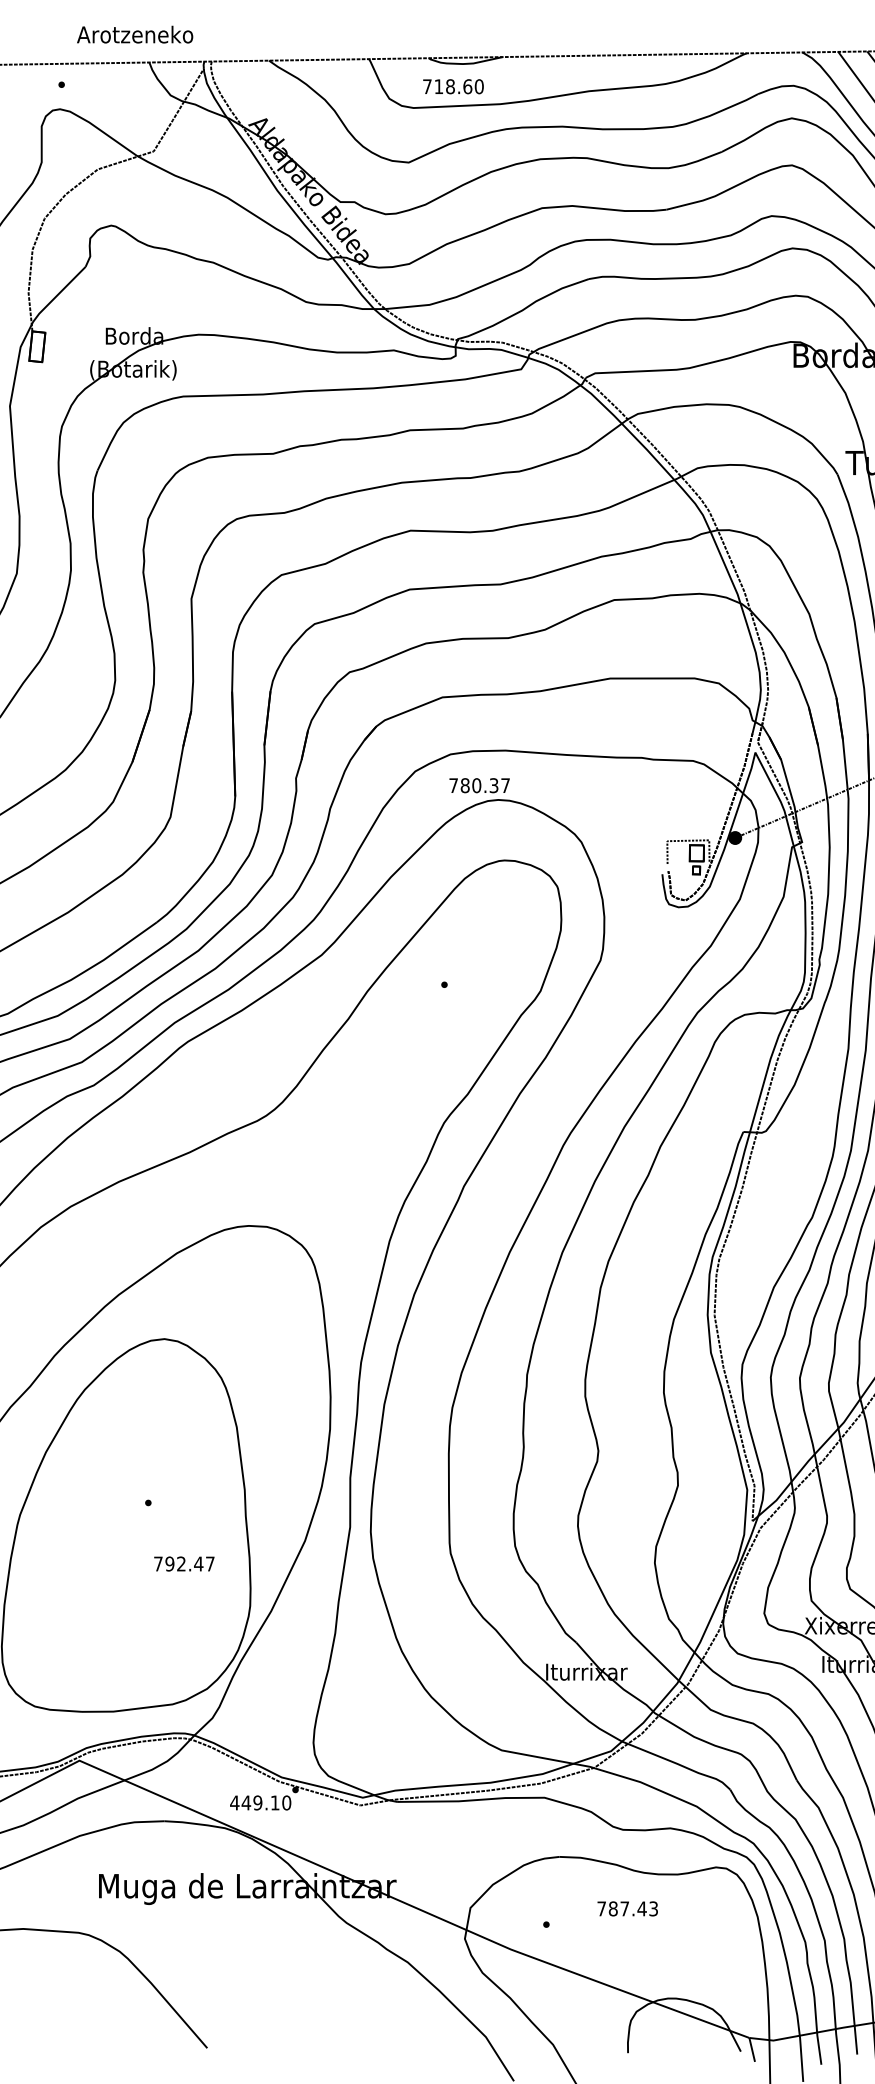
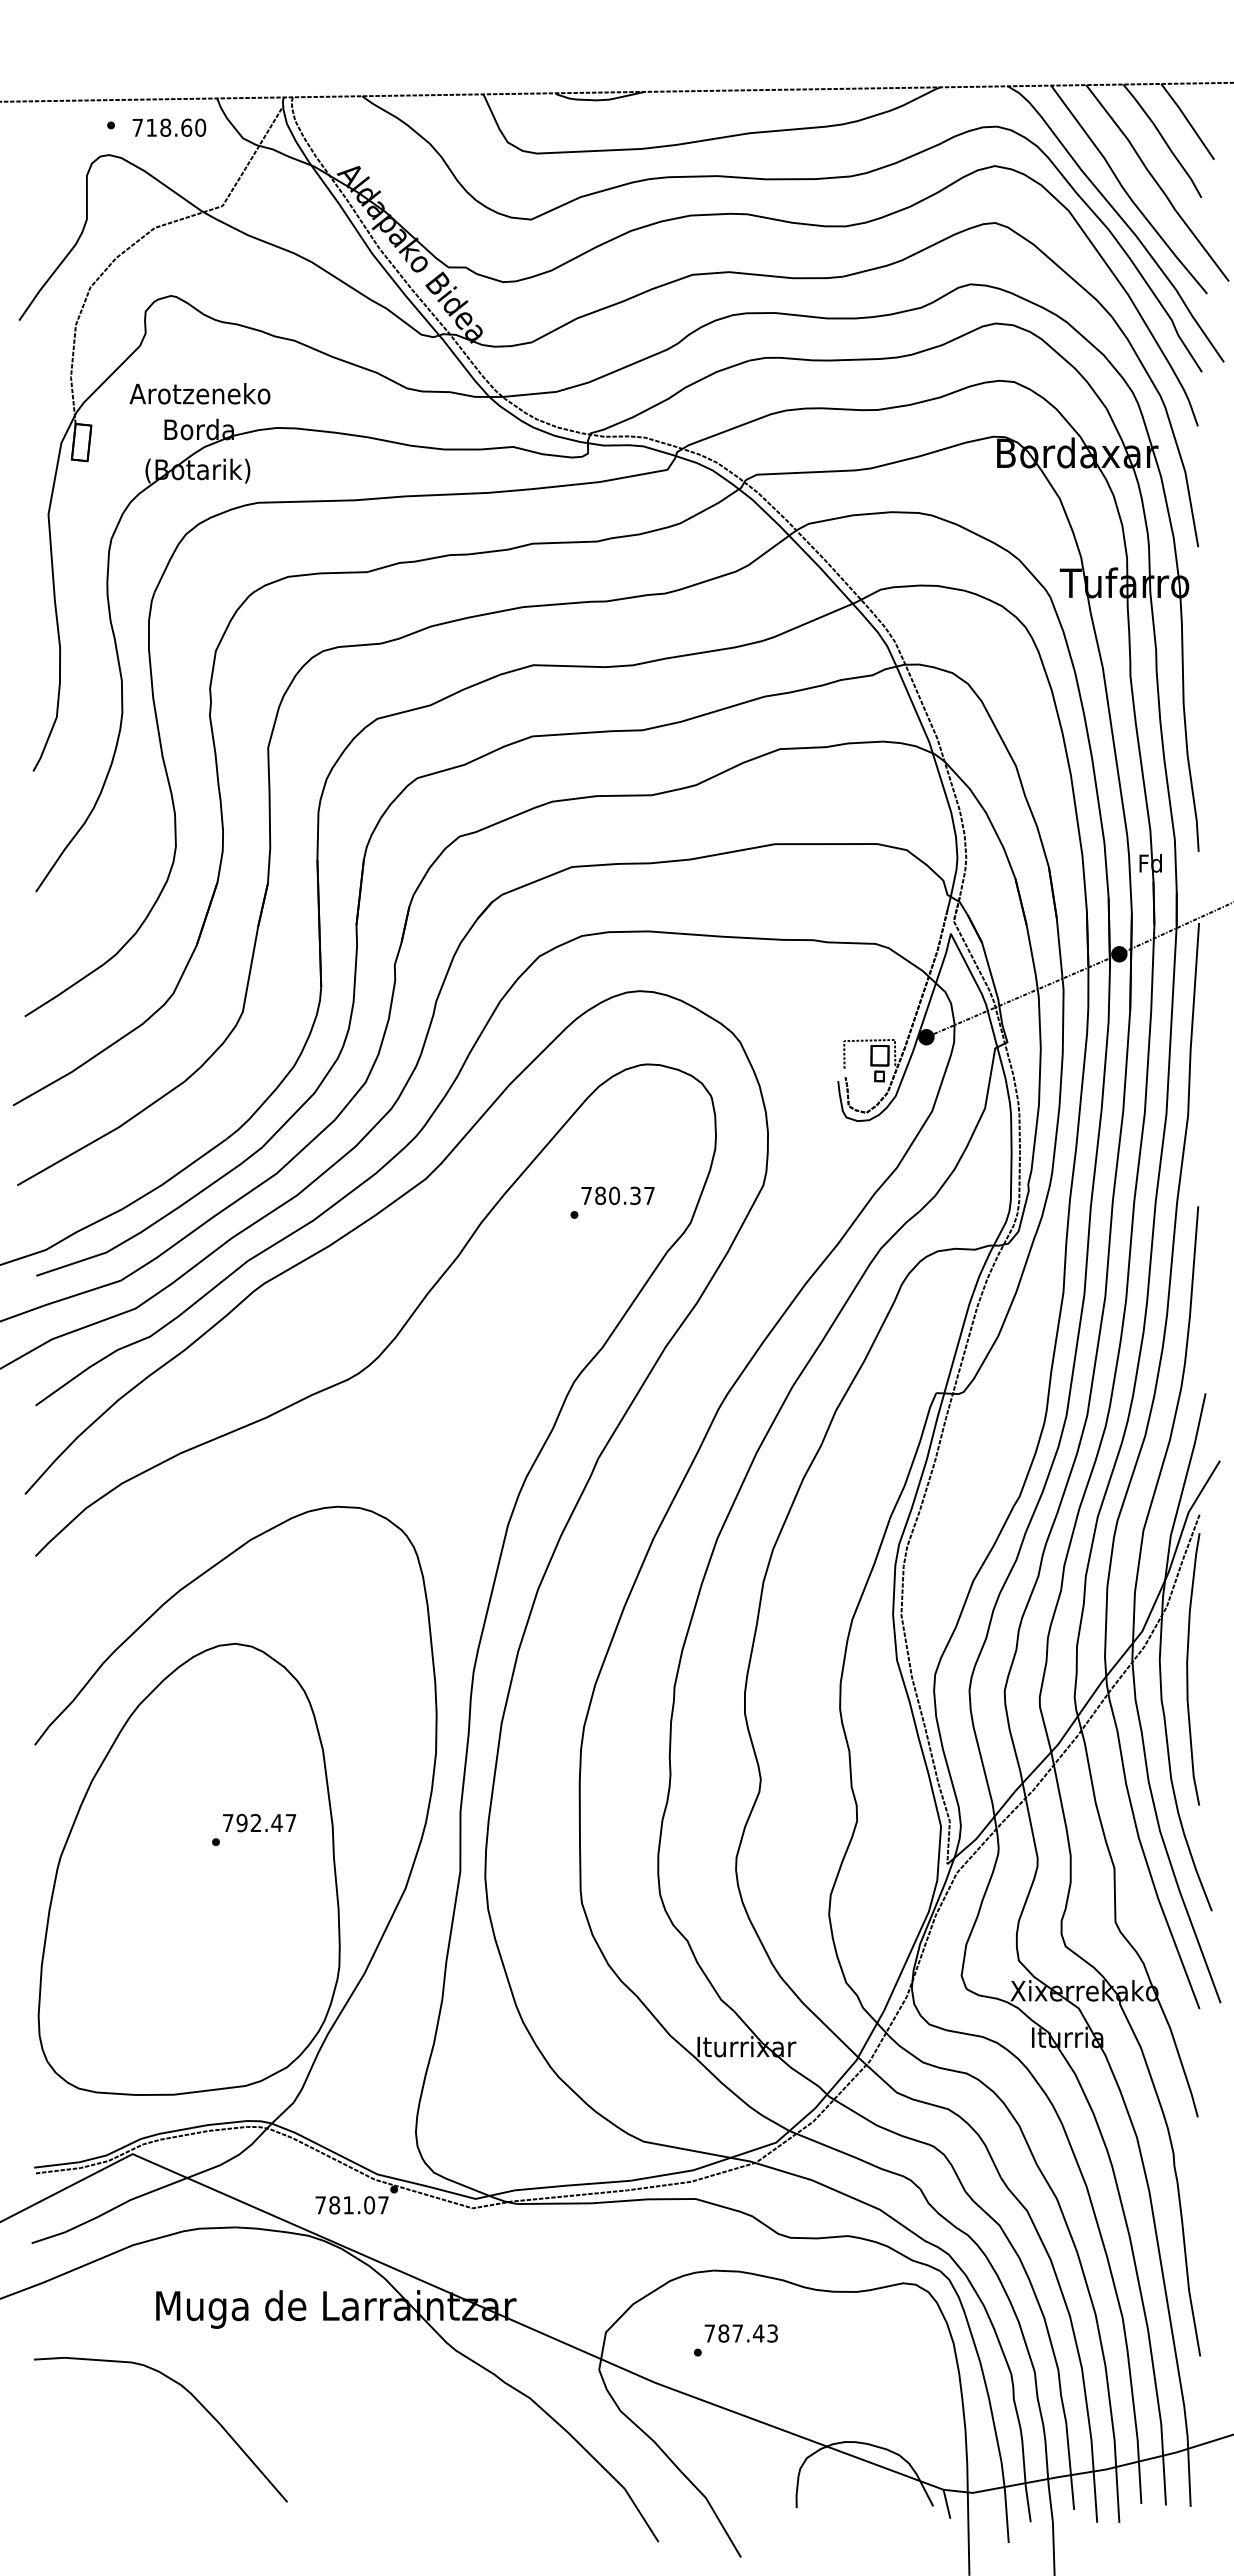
text: (134, 34) -> (199, 393), moved
text: (453, 86) -> (169, 127), moved
text: (479, 785) -> (617, 1195), moved
text: (184, 1564) -> (259, 1823), moved
text: (260, 1803) -> (351, 2205), 449.10 -> 781.07
text: (627, 1908) -> (740, 2333), moved

